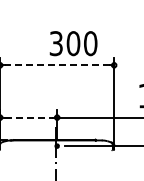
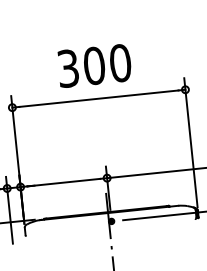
text: (73, 43) -> (94, 65), moved
line: (56, 65) -> (97, 99), dashed -> solid
line: (28, 117) -> (63, 182), dashed -> solid

